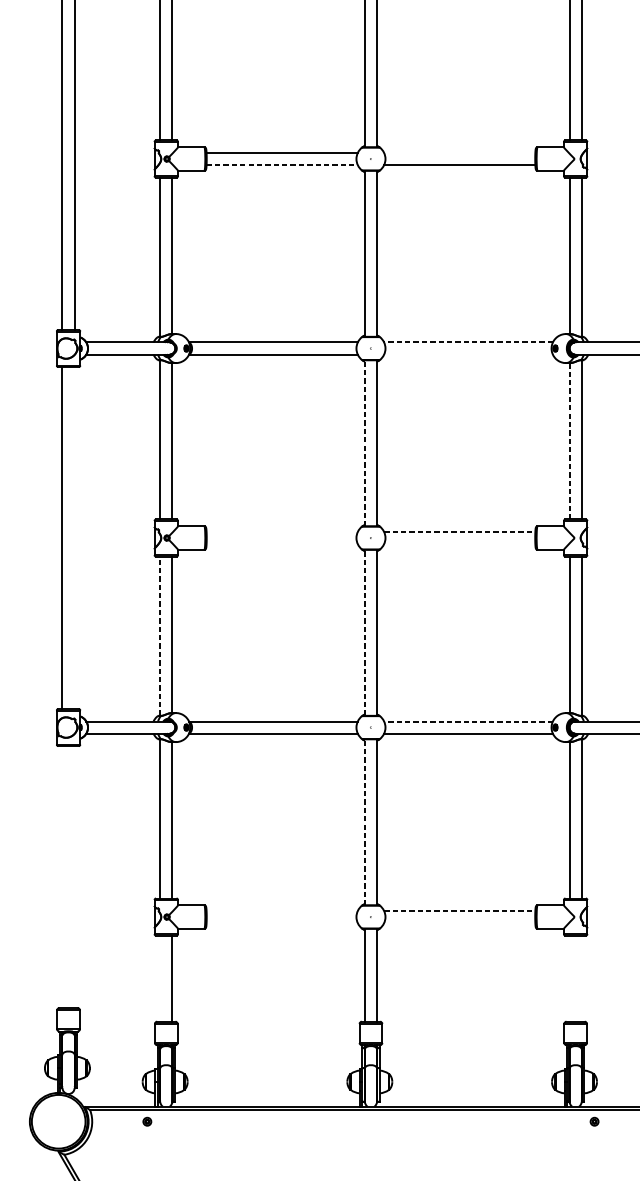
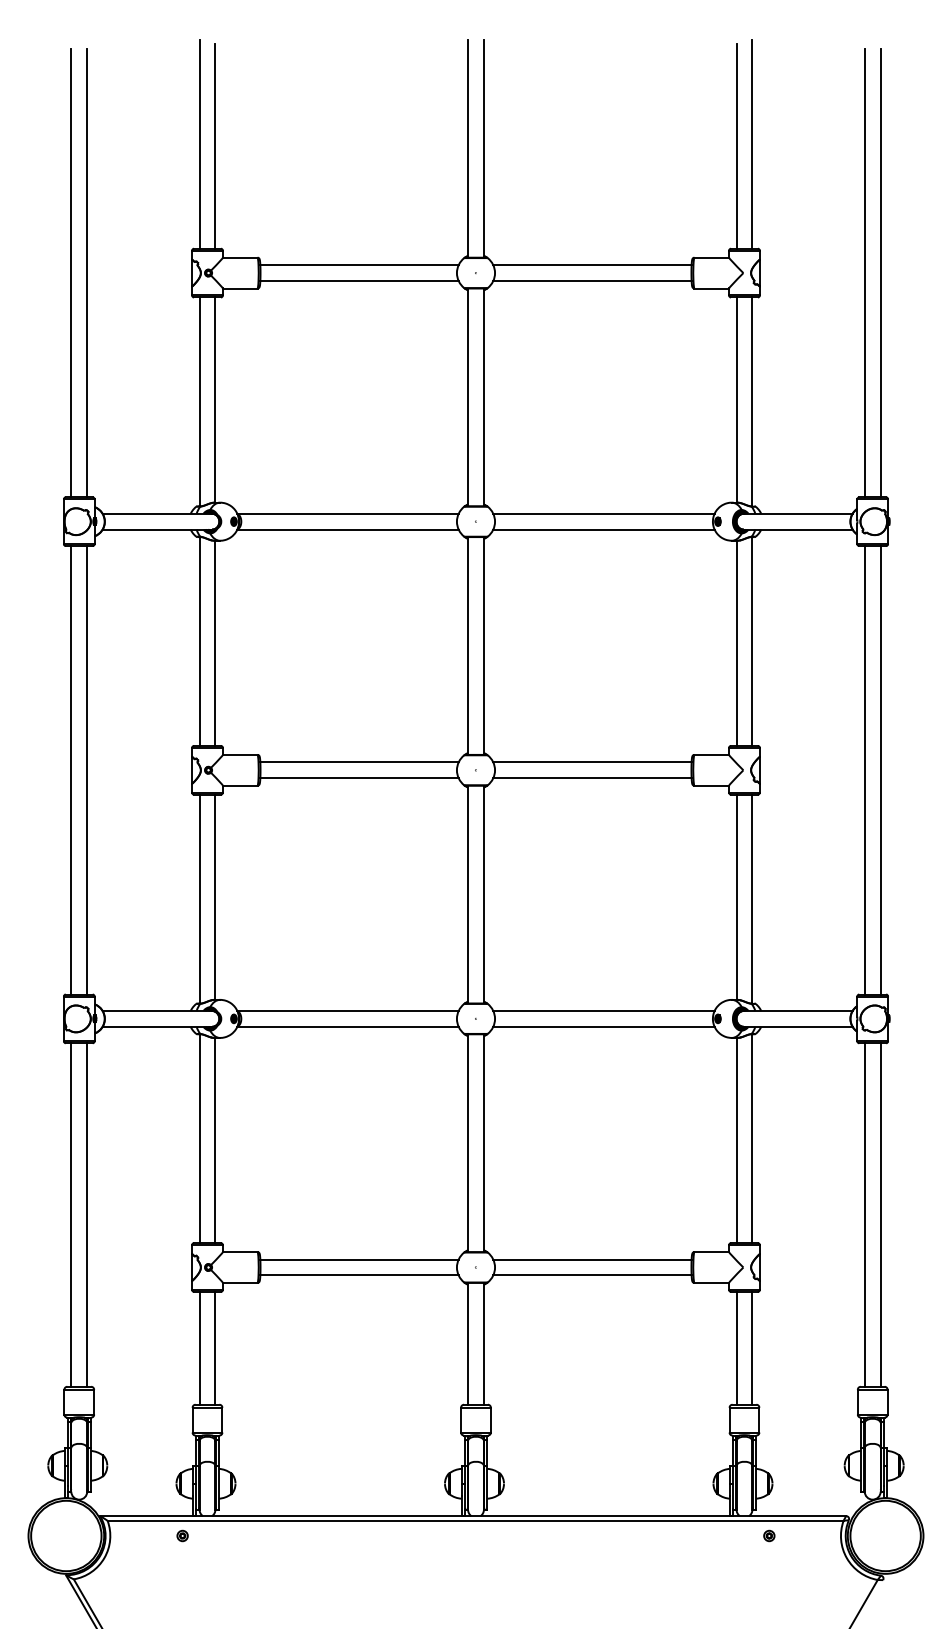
line: (459, 153) -> (592, 265), added
line: (282, 165) -> (360, 281), dashed -> solid
line: (468, 342) -> (603, 513), dashed -> solid
line: (468, 354) -> (603, 529), added
line: (569, 441) -> (736, 643), dashed -> solid
line: (365, 443) -> (468, 646), dashed -> solid
line: (282, 532) -> (359, 762), added
line: (459, 532) -> (592, 762), dashed -> solid
line: (74, 538) -> (87, 770), added
line: (282, 544) -> (359, 778), added
line: (459, 544) -> (592, 778), added
line: (365, 632) -> (468, 894), dashed -> solid
line: (160, 635) -> (199, 898), dashed -> solid
line: (468, 721) -> (603, 1010), dashed -> solid
line: (365, 822) -> (468, 1143), dashed -> solid
line: (62, 876) -> (71, 1214), added
line: (74, 876) -> (87, 1214), added
line: (282, 910) -> (359, 1259), added
line: (459, 910) -> (592, 1259), dashed -> solid
line: (282, 923) -> (359, 1275), added
line: (459, 923) -> (592, 1275), added
line: (160, 978) -> (199, 1347), added
line: (569, 978) -> (736, 1347), added
line: (581, 978) -> (752, 1347), added

